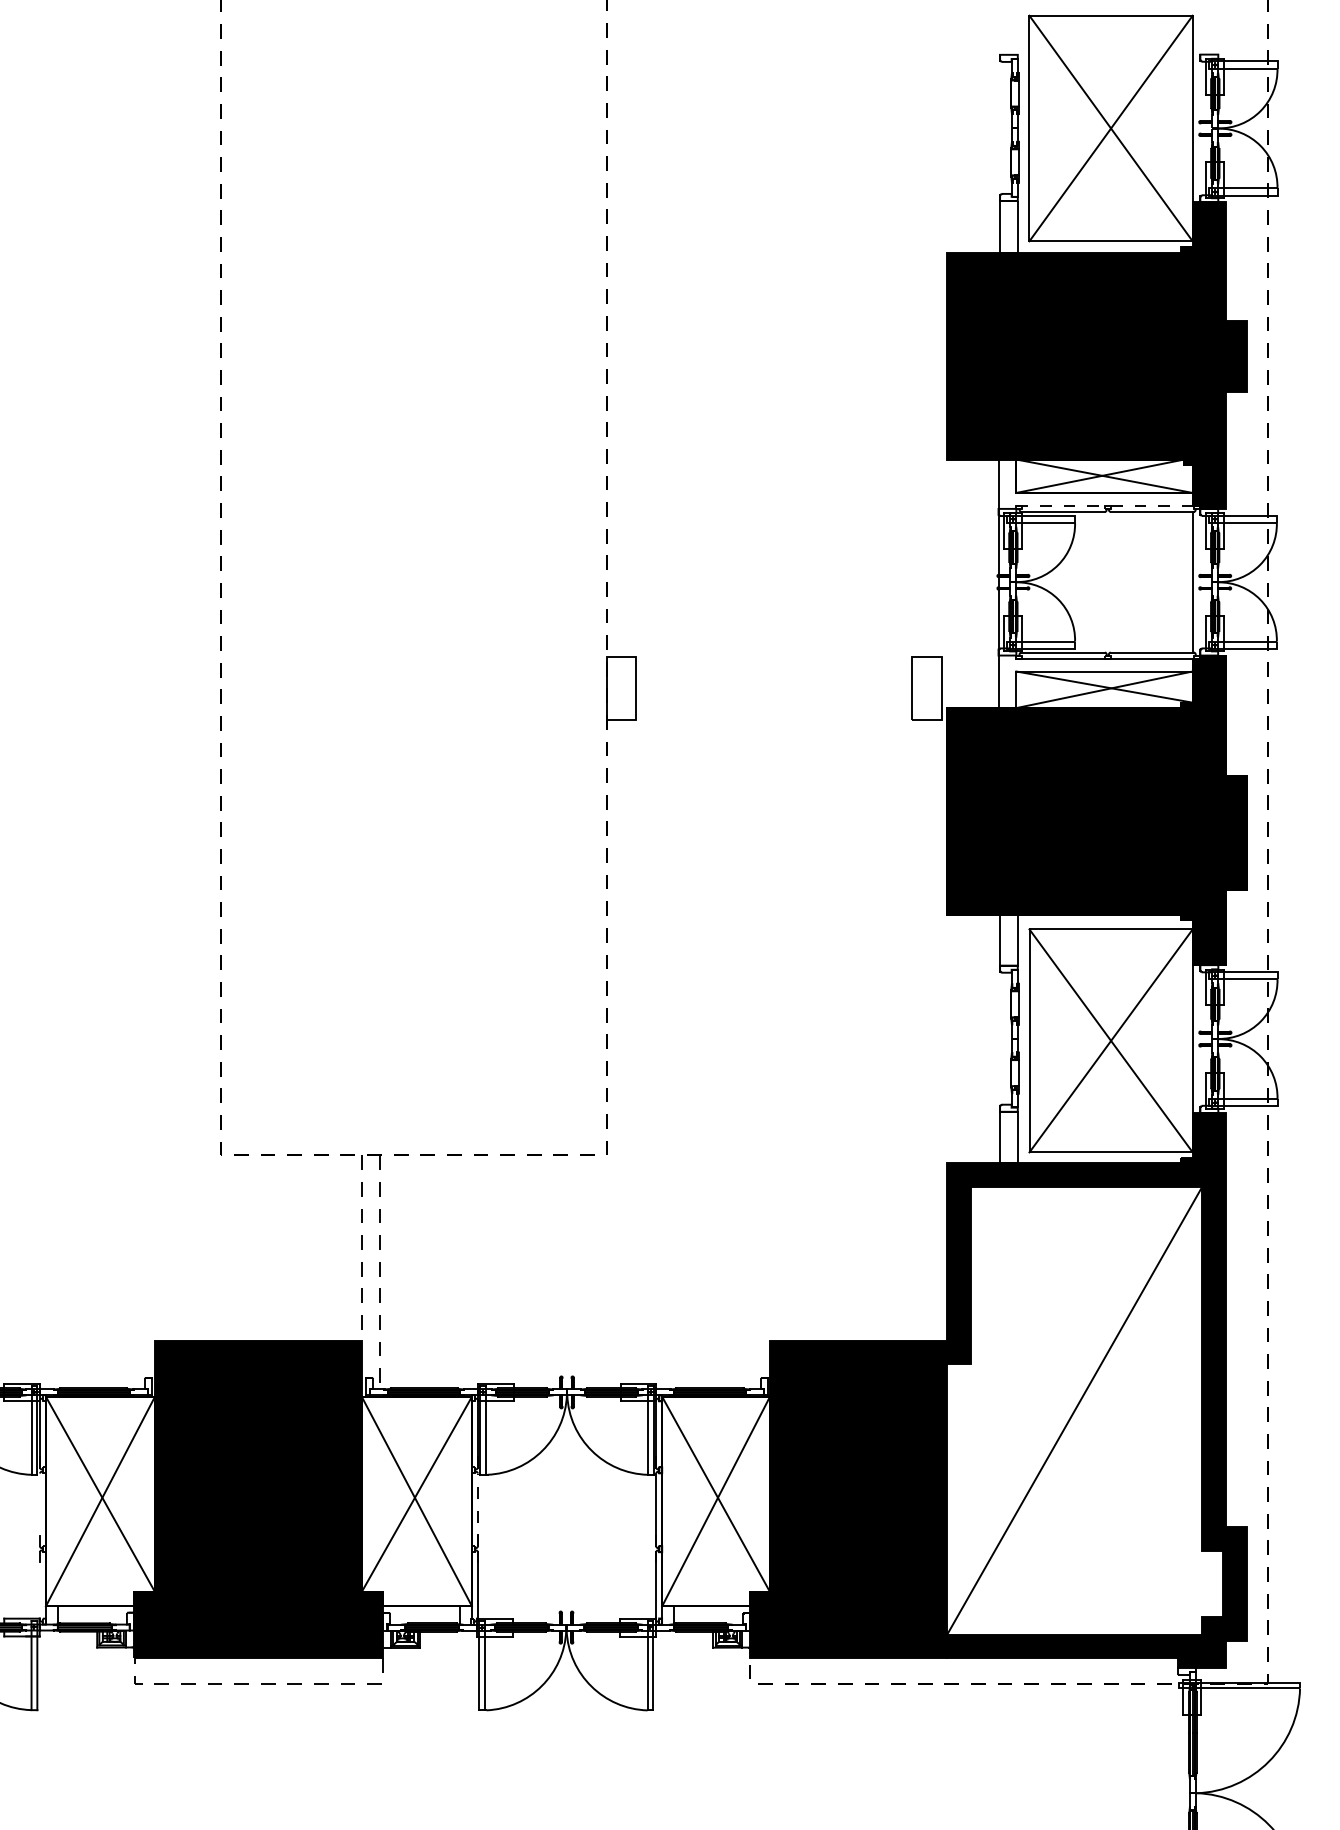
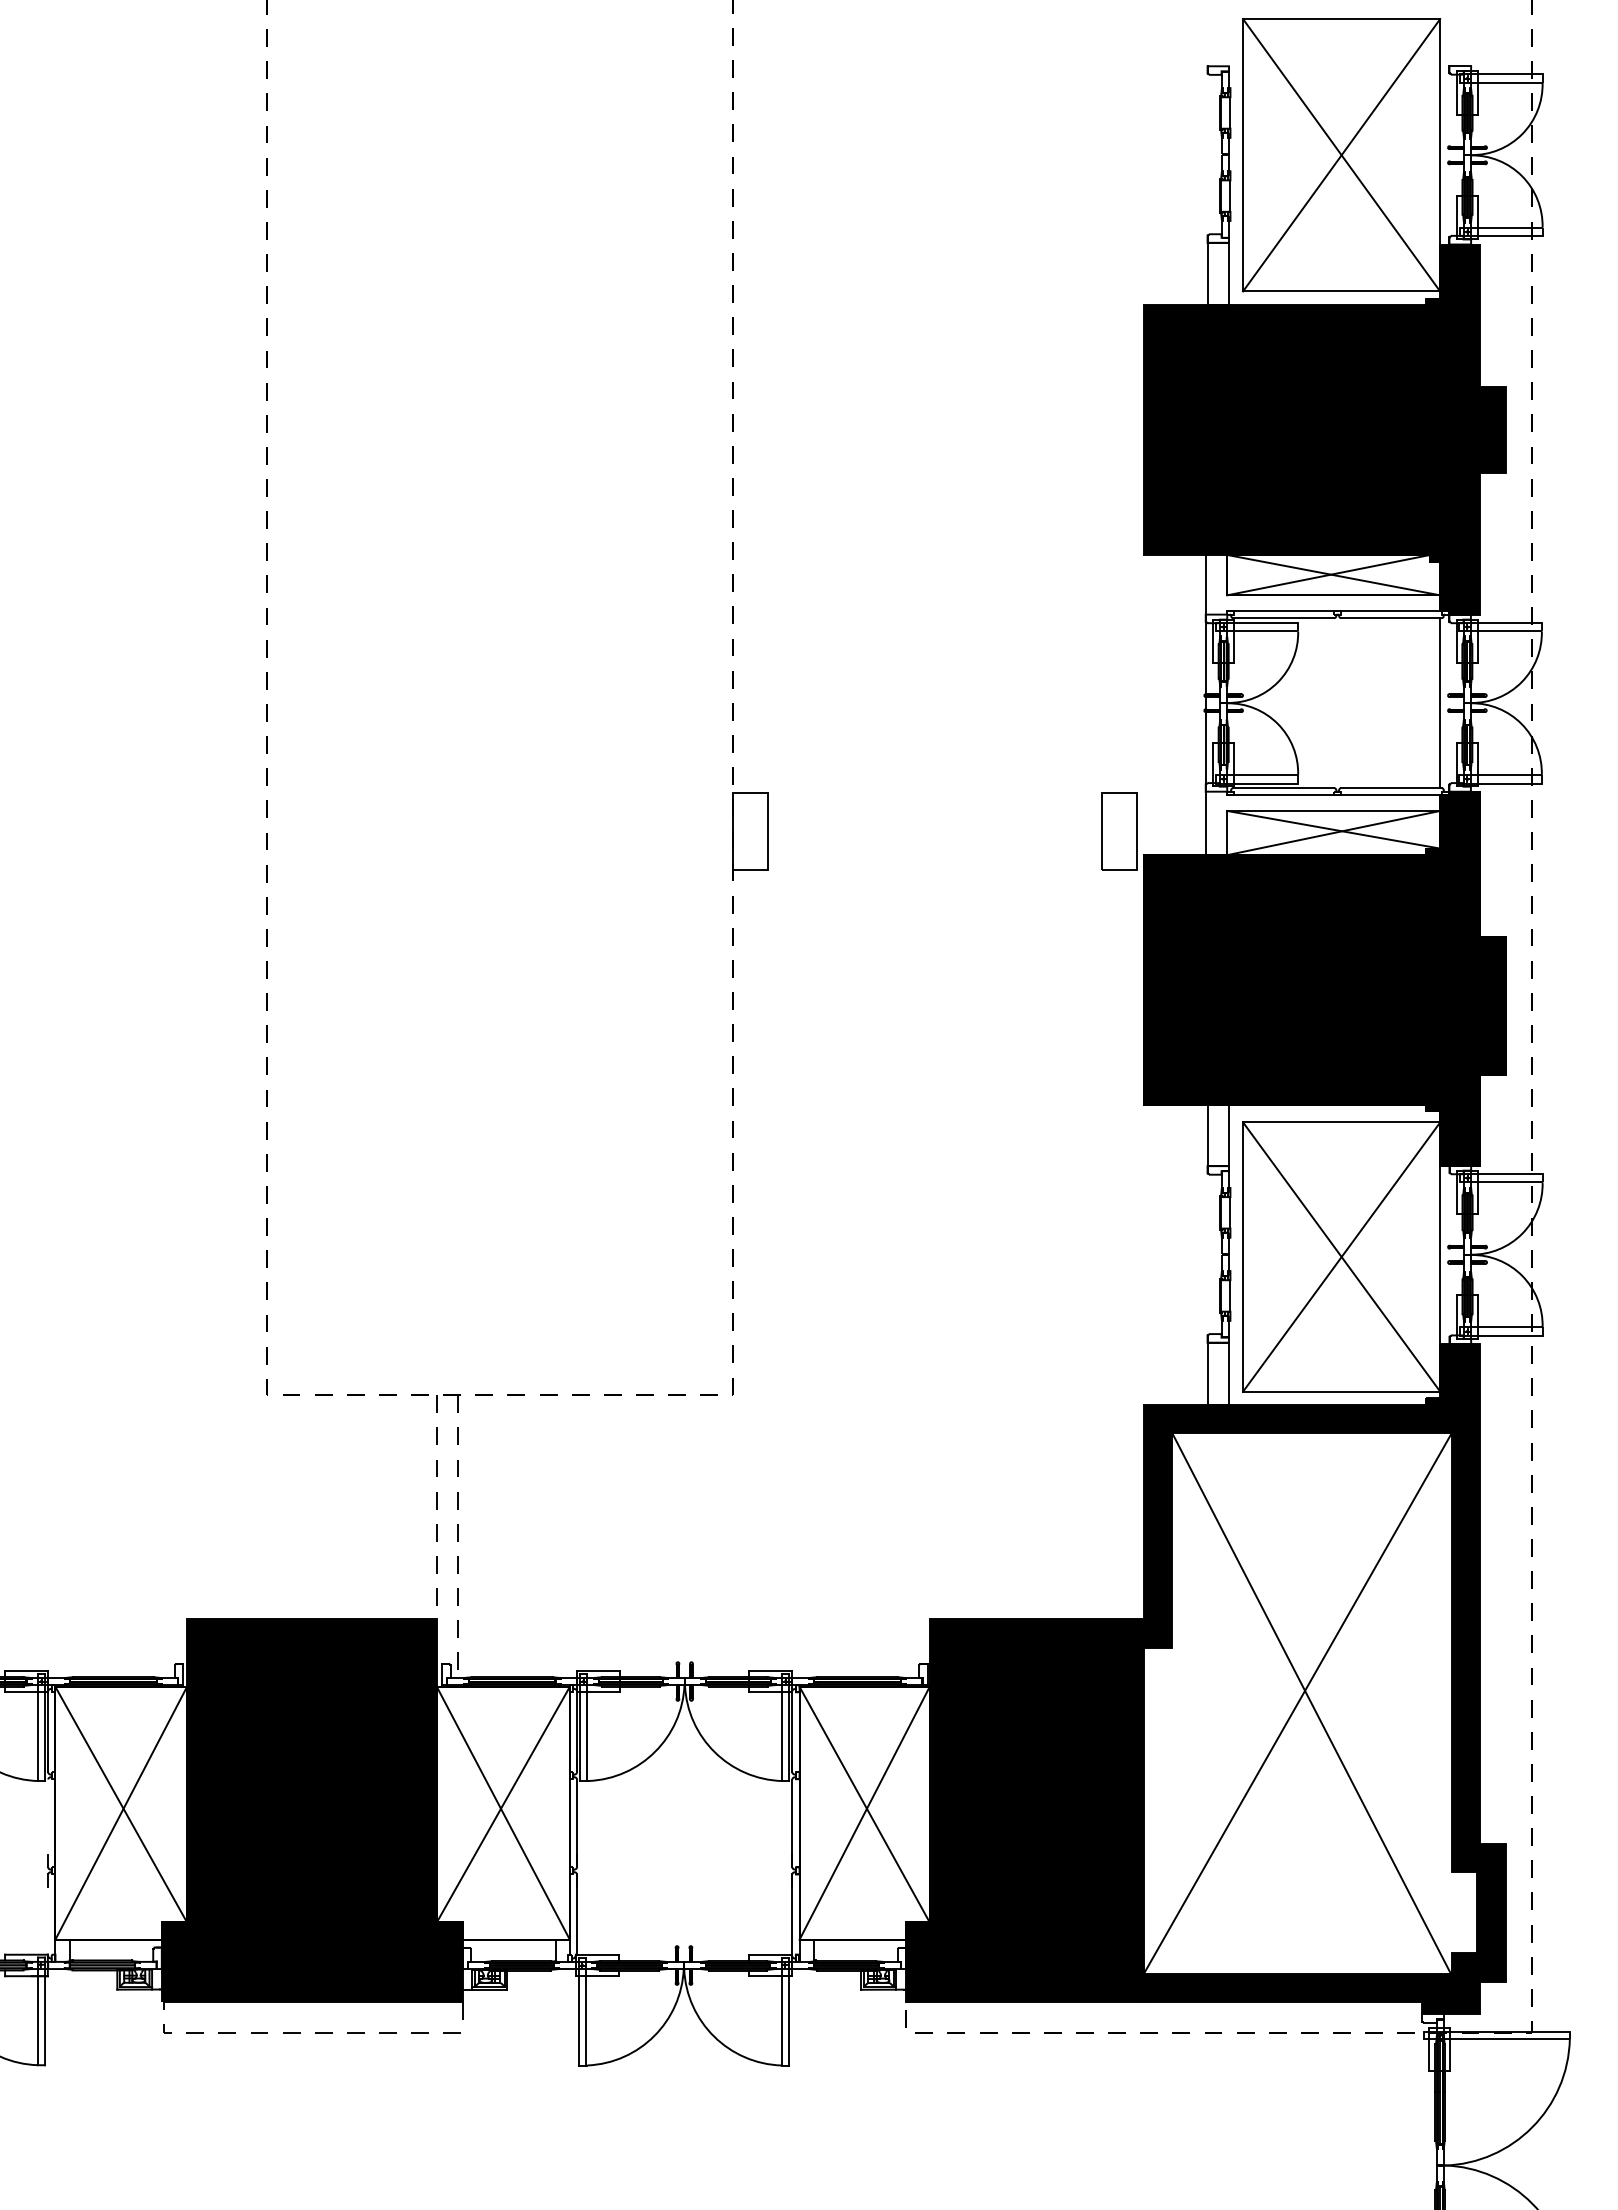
line: (1107, 506) -> (1337, 611), dashed -> solid
line: (1086, 1410) -> (1311, 1703), added
line: (477, 1509) -> (576, 1823), dashed -> solid

